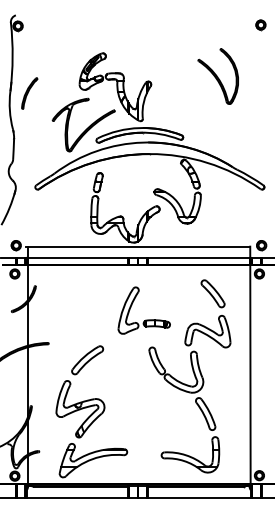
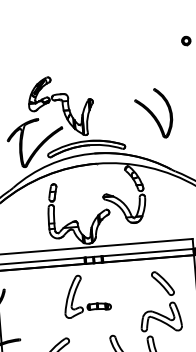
part: (217, 76) -> (153, 113), moved
part: (145, 319) -> (88, 303), moved

